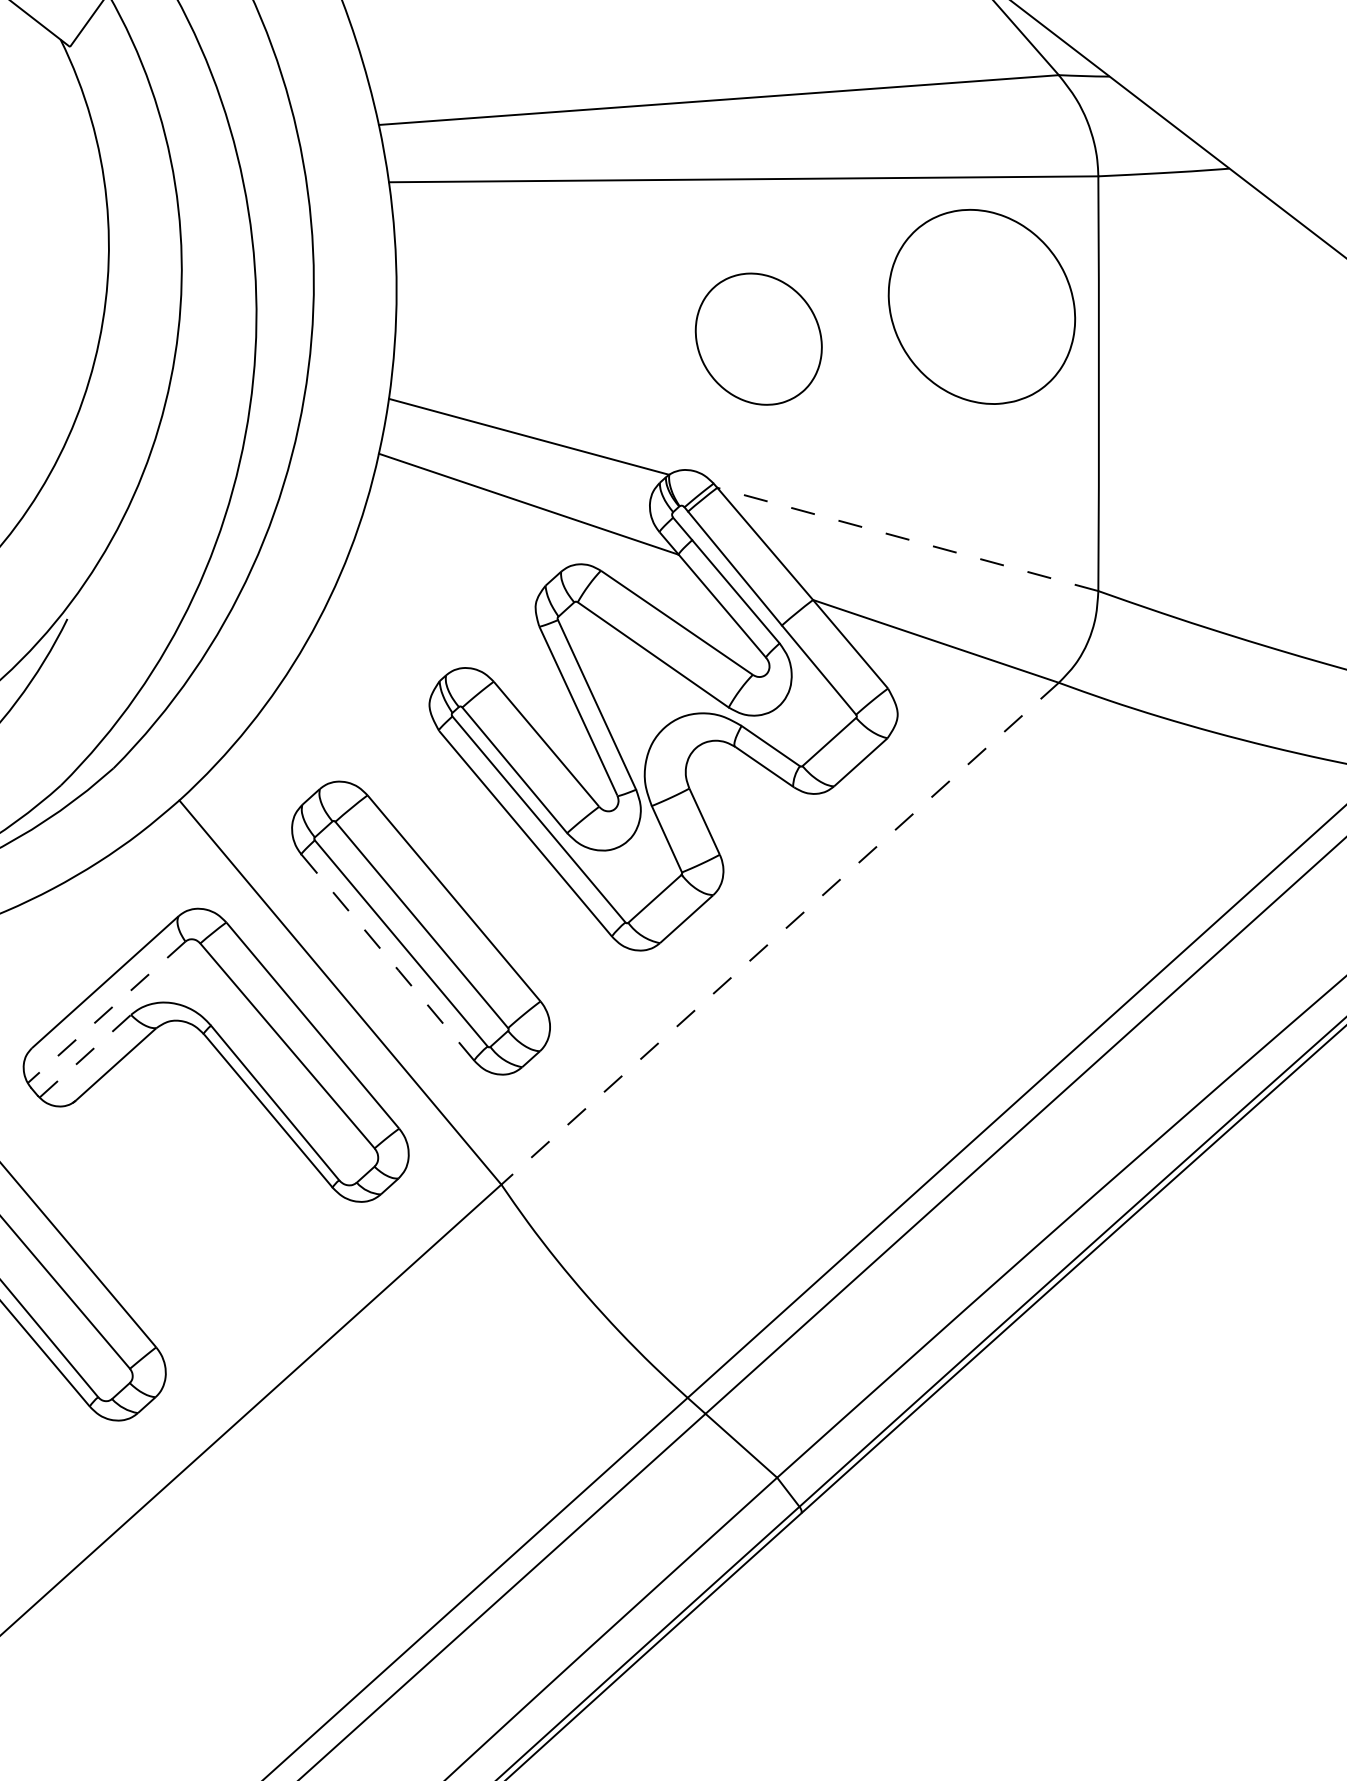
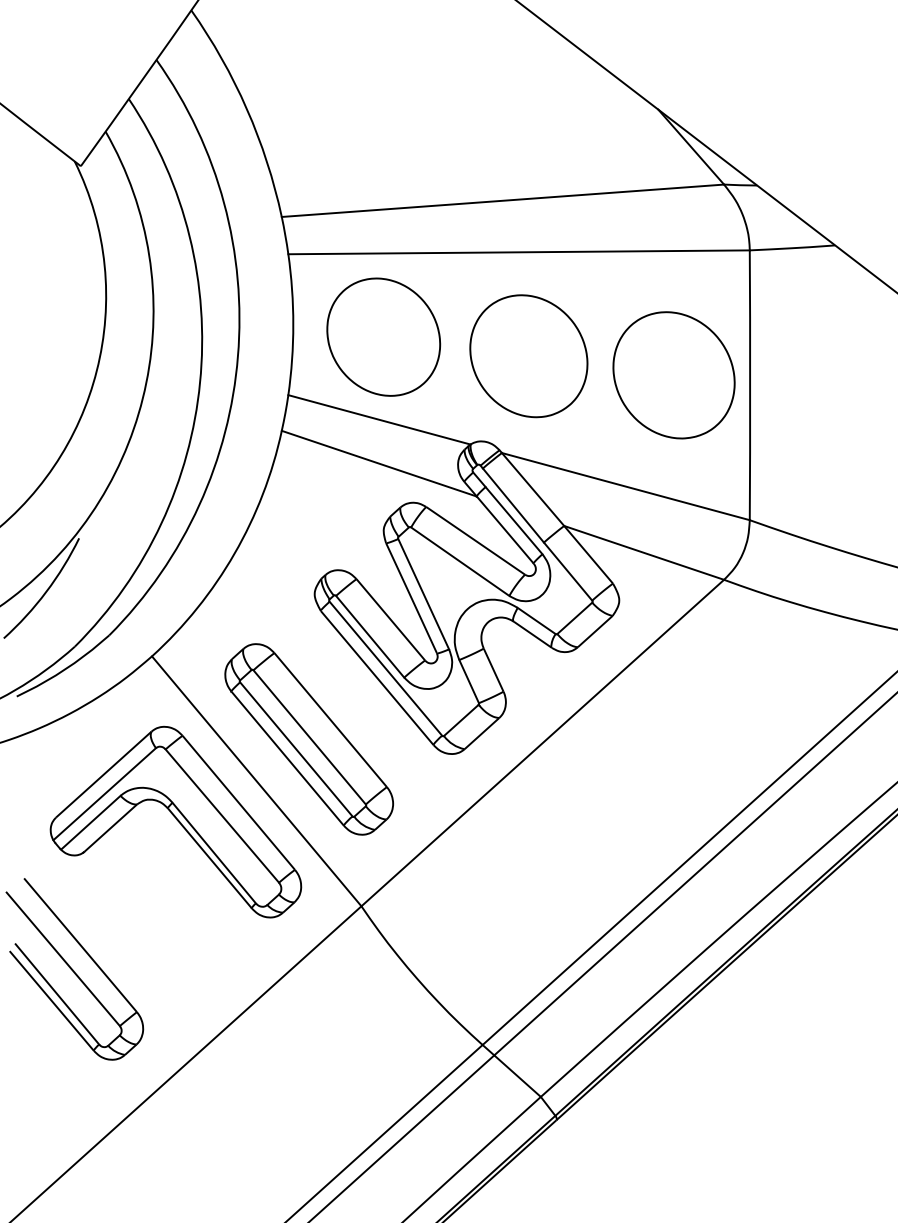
part: (981, 307) -> (673, 375), moved
part: (535, 308) -> (383, 336), added
part: (758, 339) -> (528, 356), size x1.43
line: (907, 539) -> (625, 486), dashed -> solid
line: (779, 934) -> (542, 743), dashed -> solid
line: (389, 958) -> (288, 759), dashed -> solid
line: (106, 1012) -> (104, 794), dashed -> solid
line: (86, 1055) -> (91, 822), dashed -> solid

